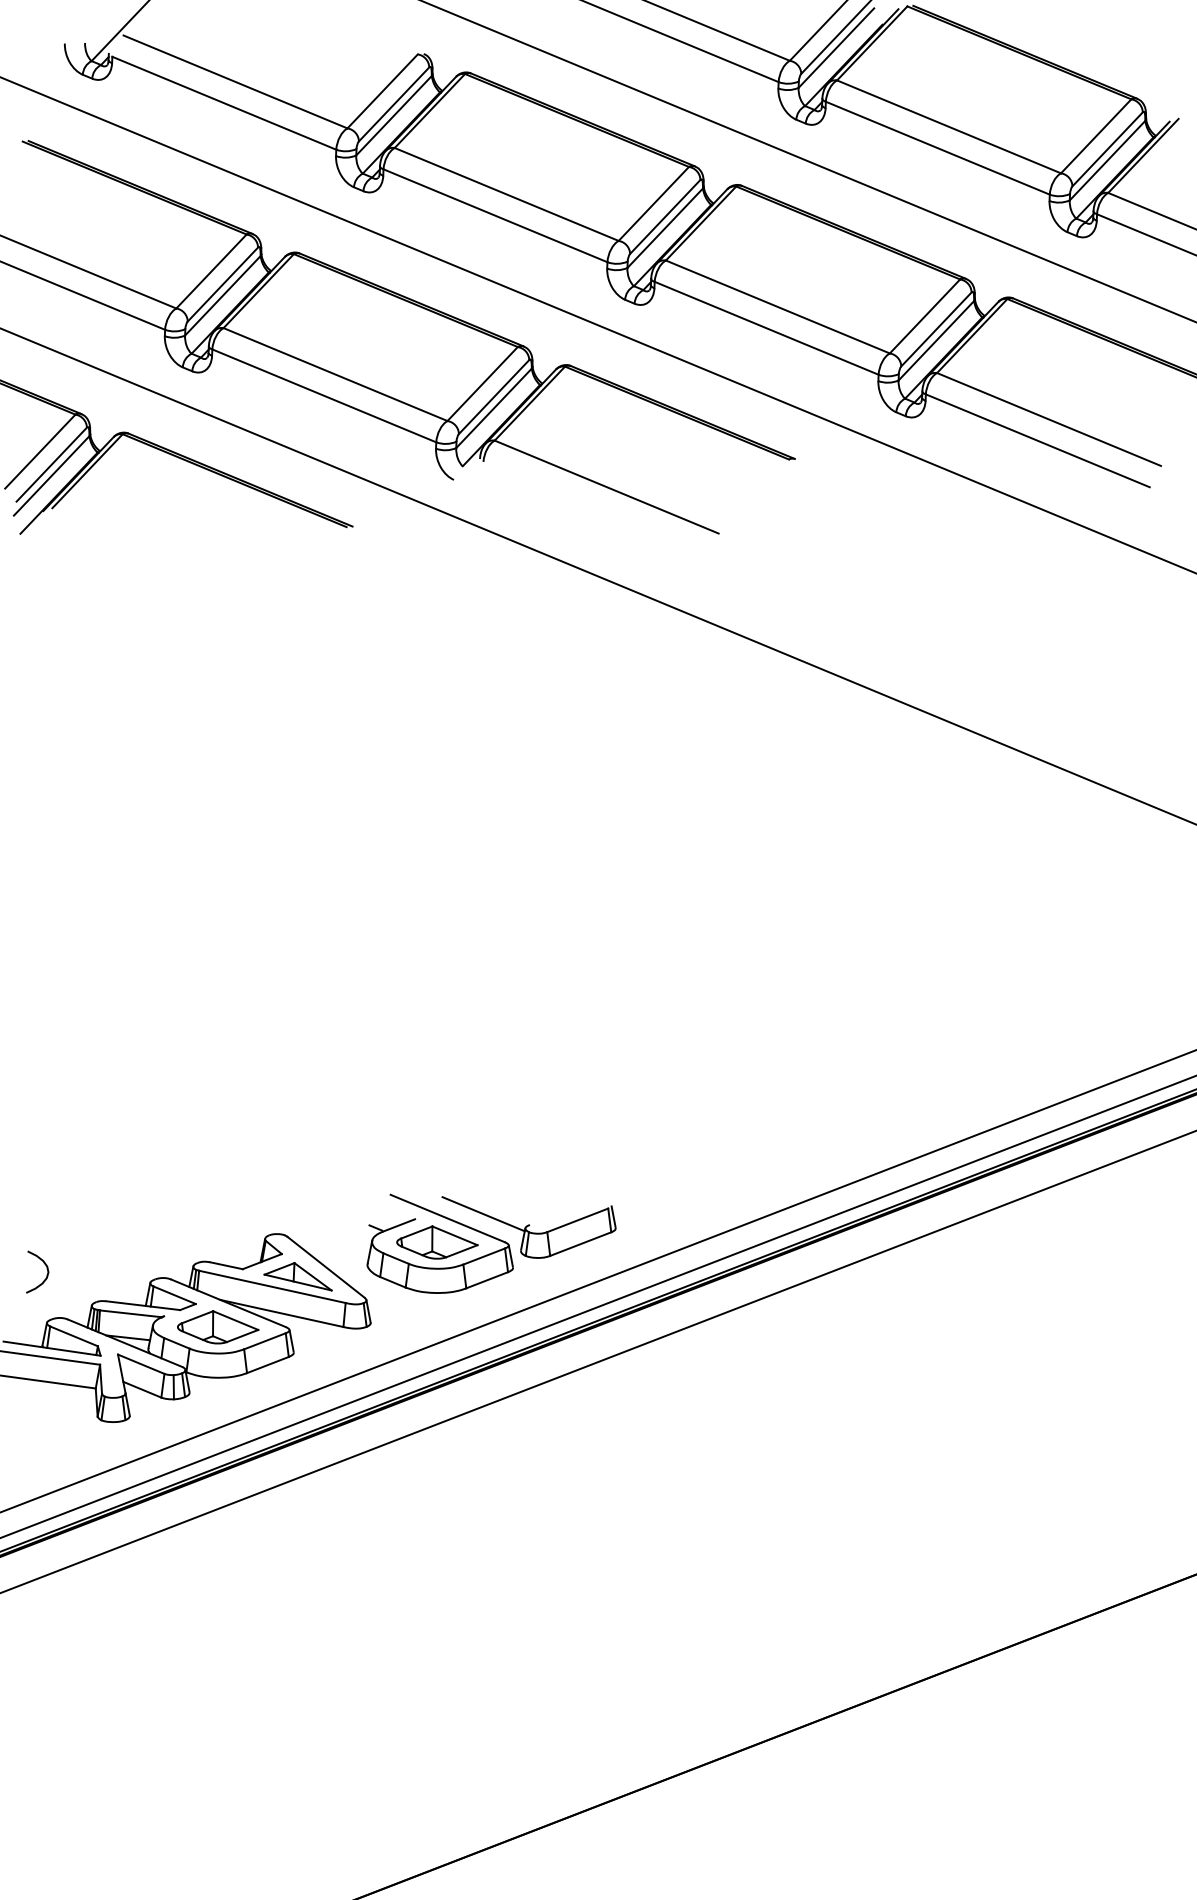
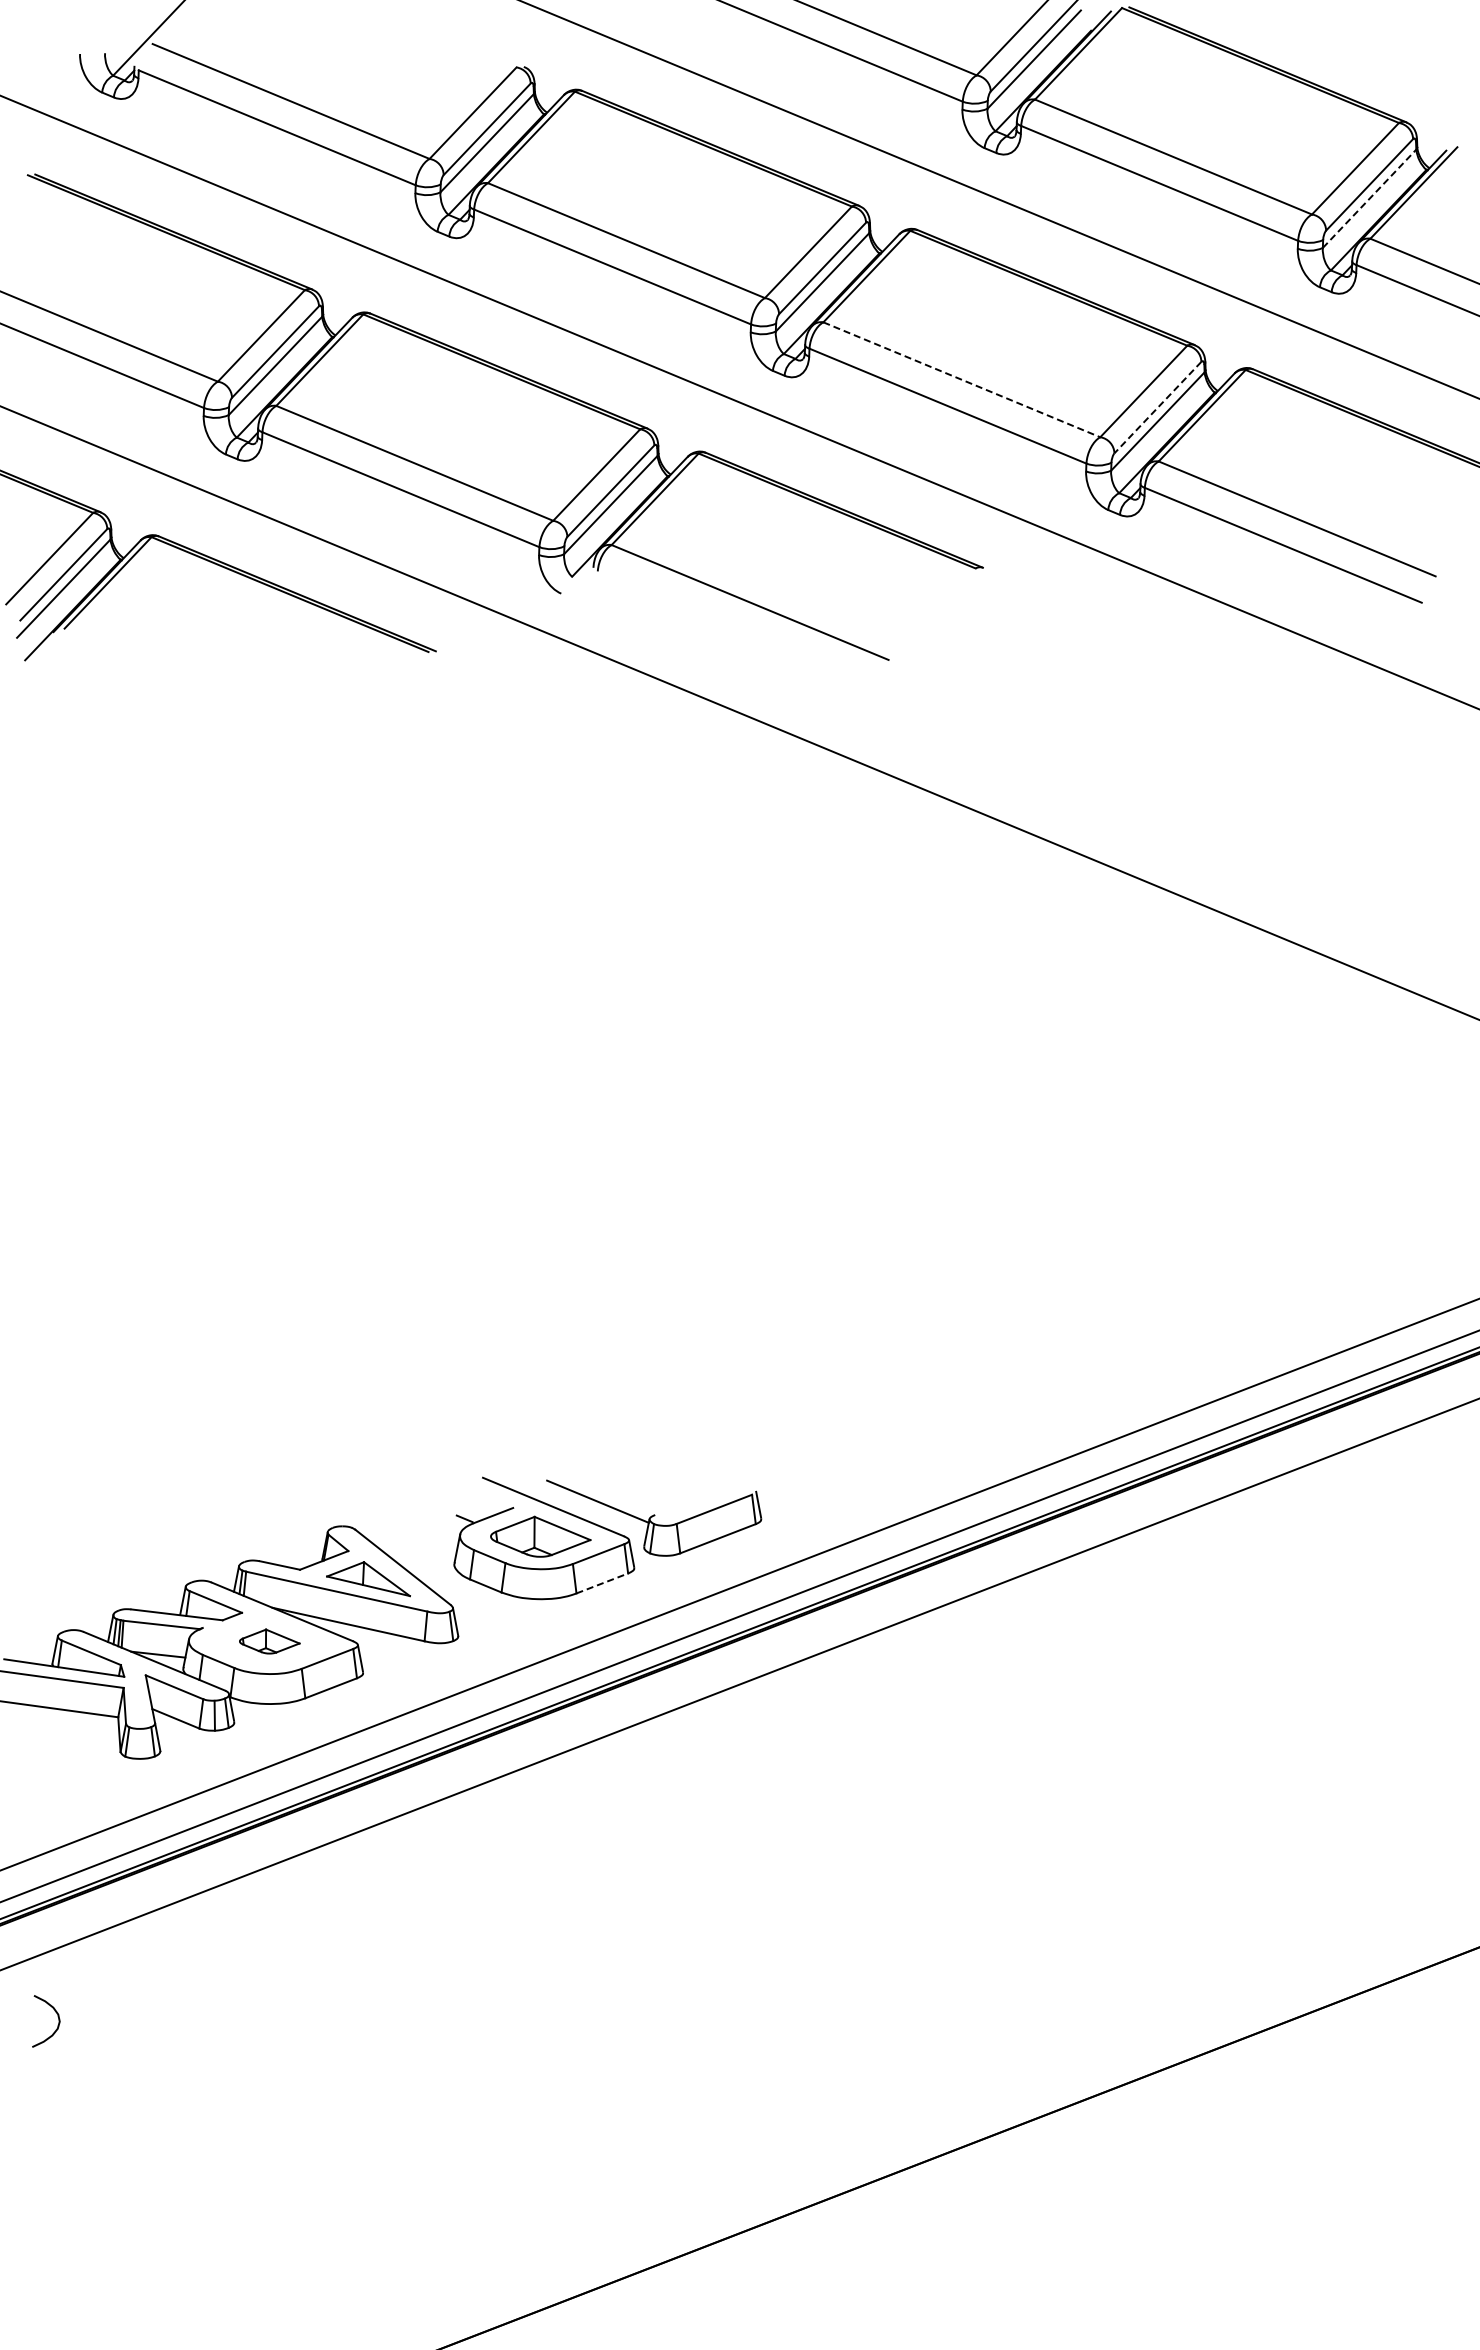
line: (1107, 160) -> (1369, 198), solid -> dashed
line: (777, 306) -> (961, 379), solid -> dashed
line: (936, 329) -> (1157, 407), solid -> dashed
curve: (46, 1275) -> (57, 2025), moved
line: (487, 1280) -> (602, 1583), solid -> dashed
part: (218, 1327) -> (269, 1641), size x0.6

